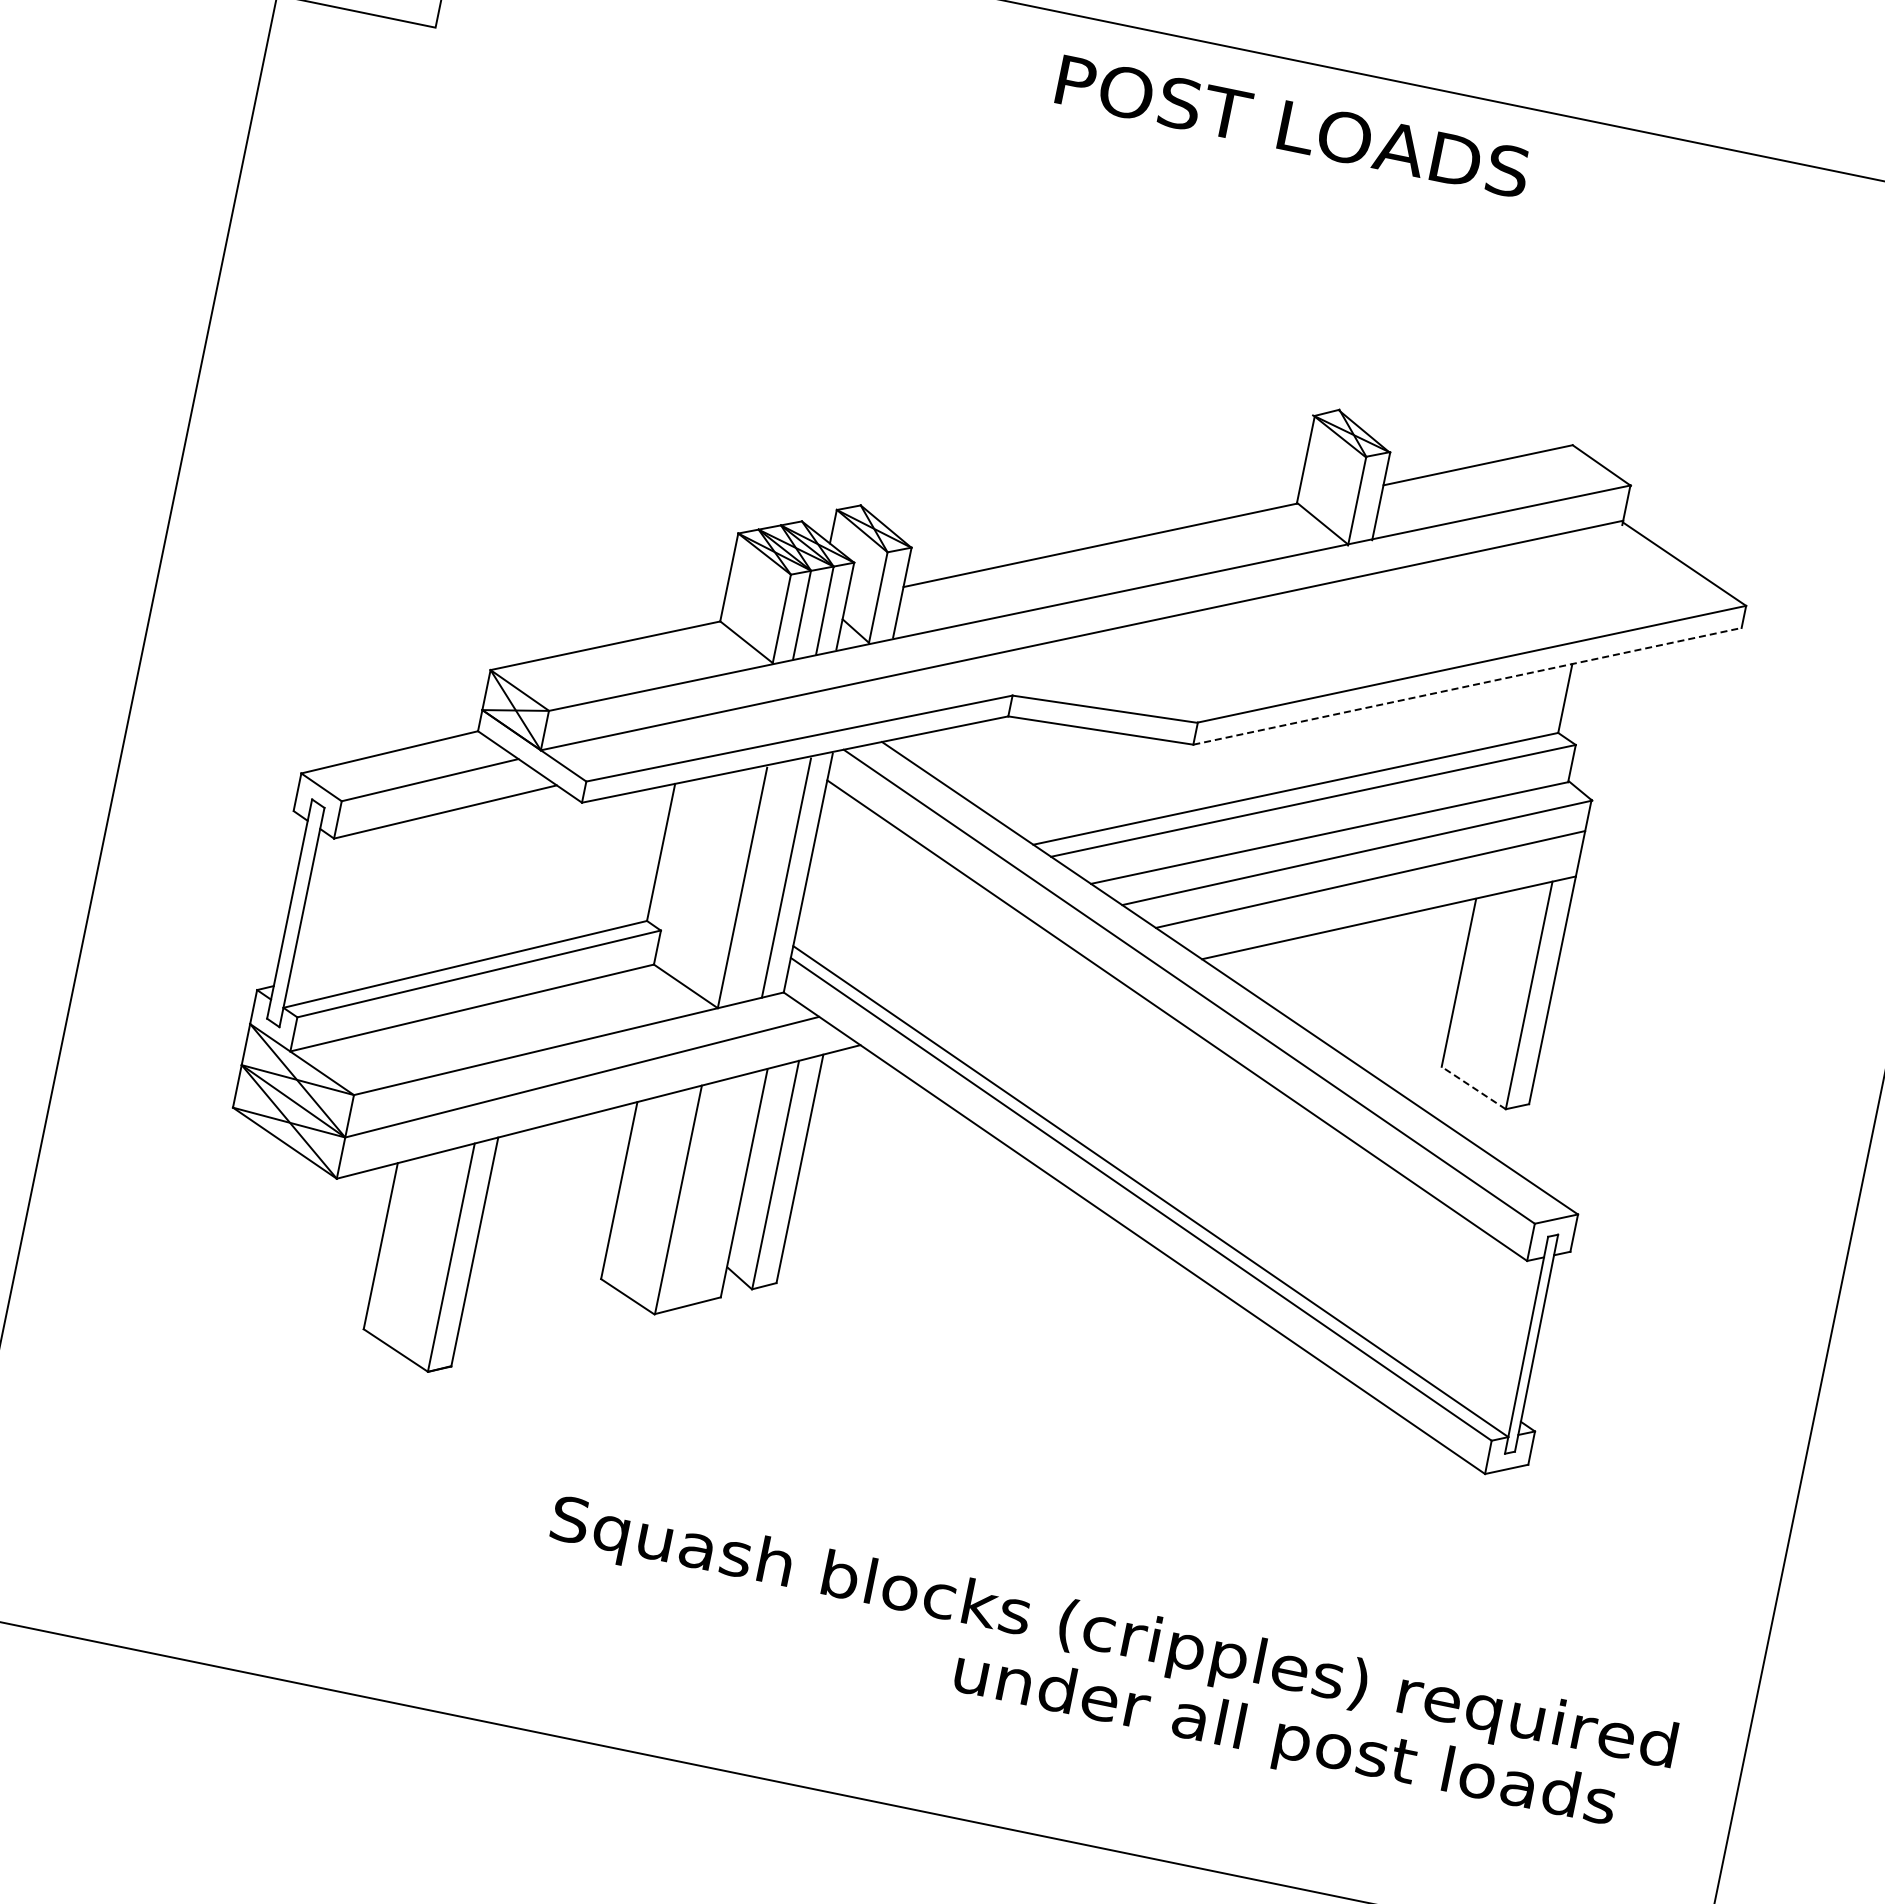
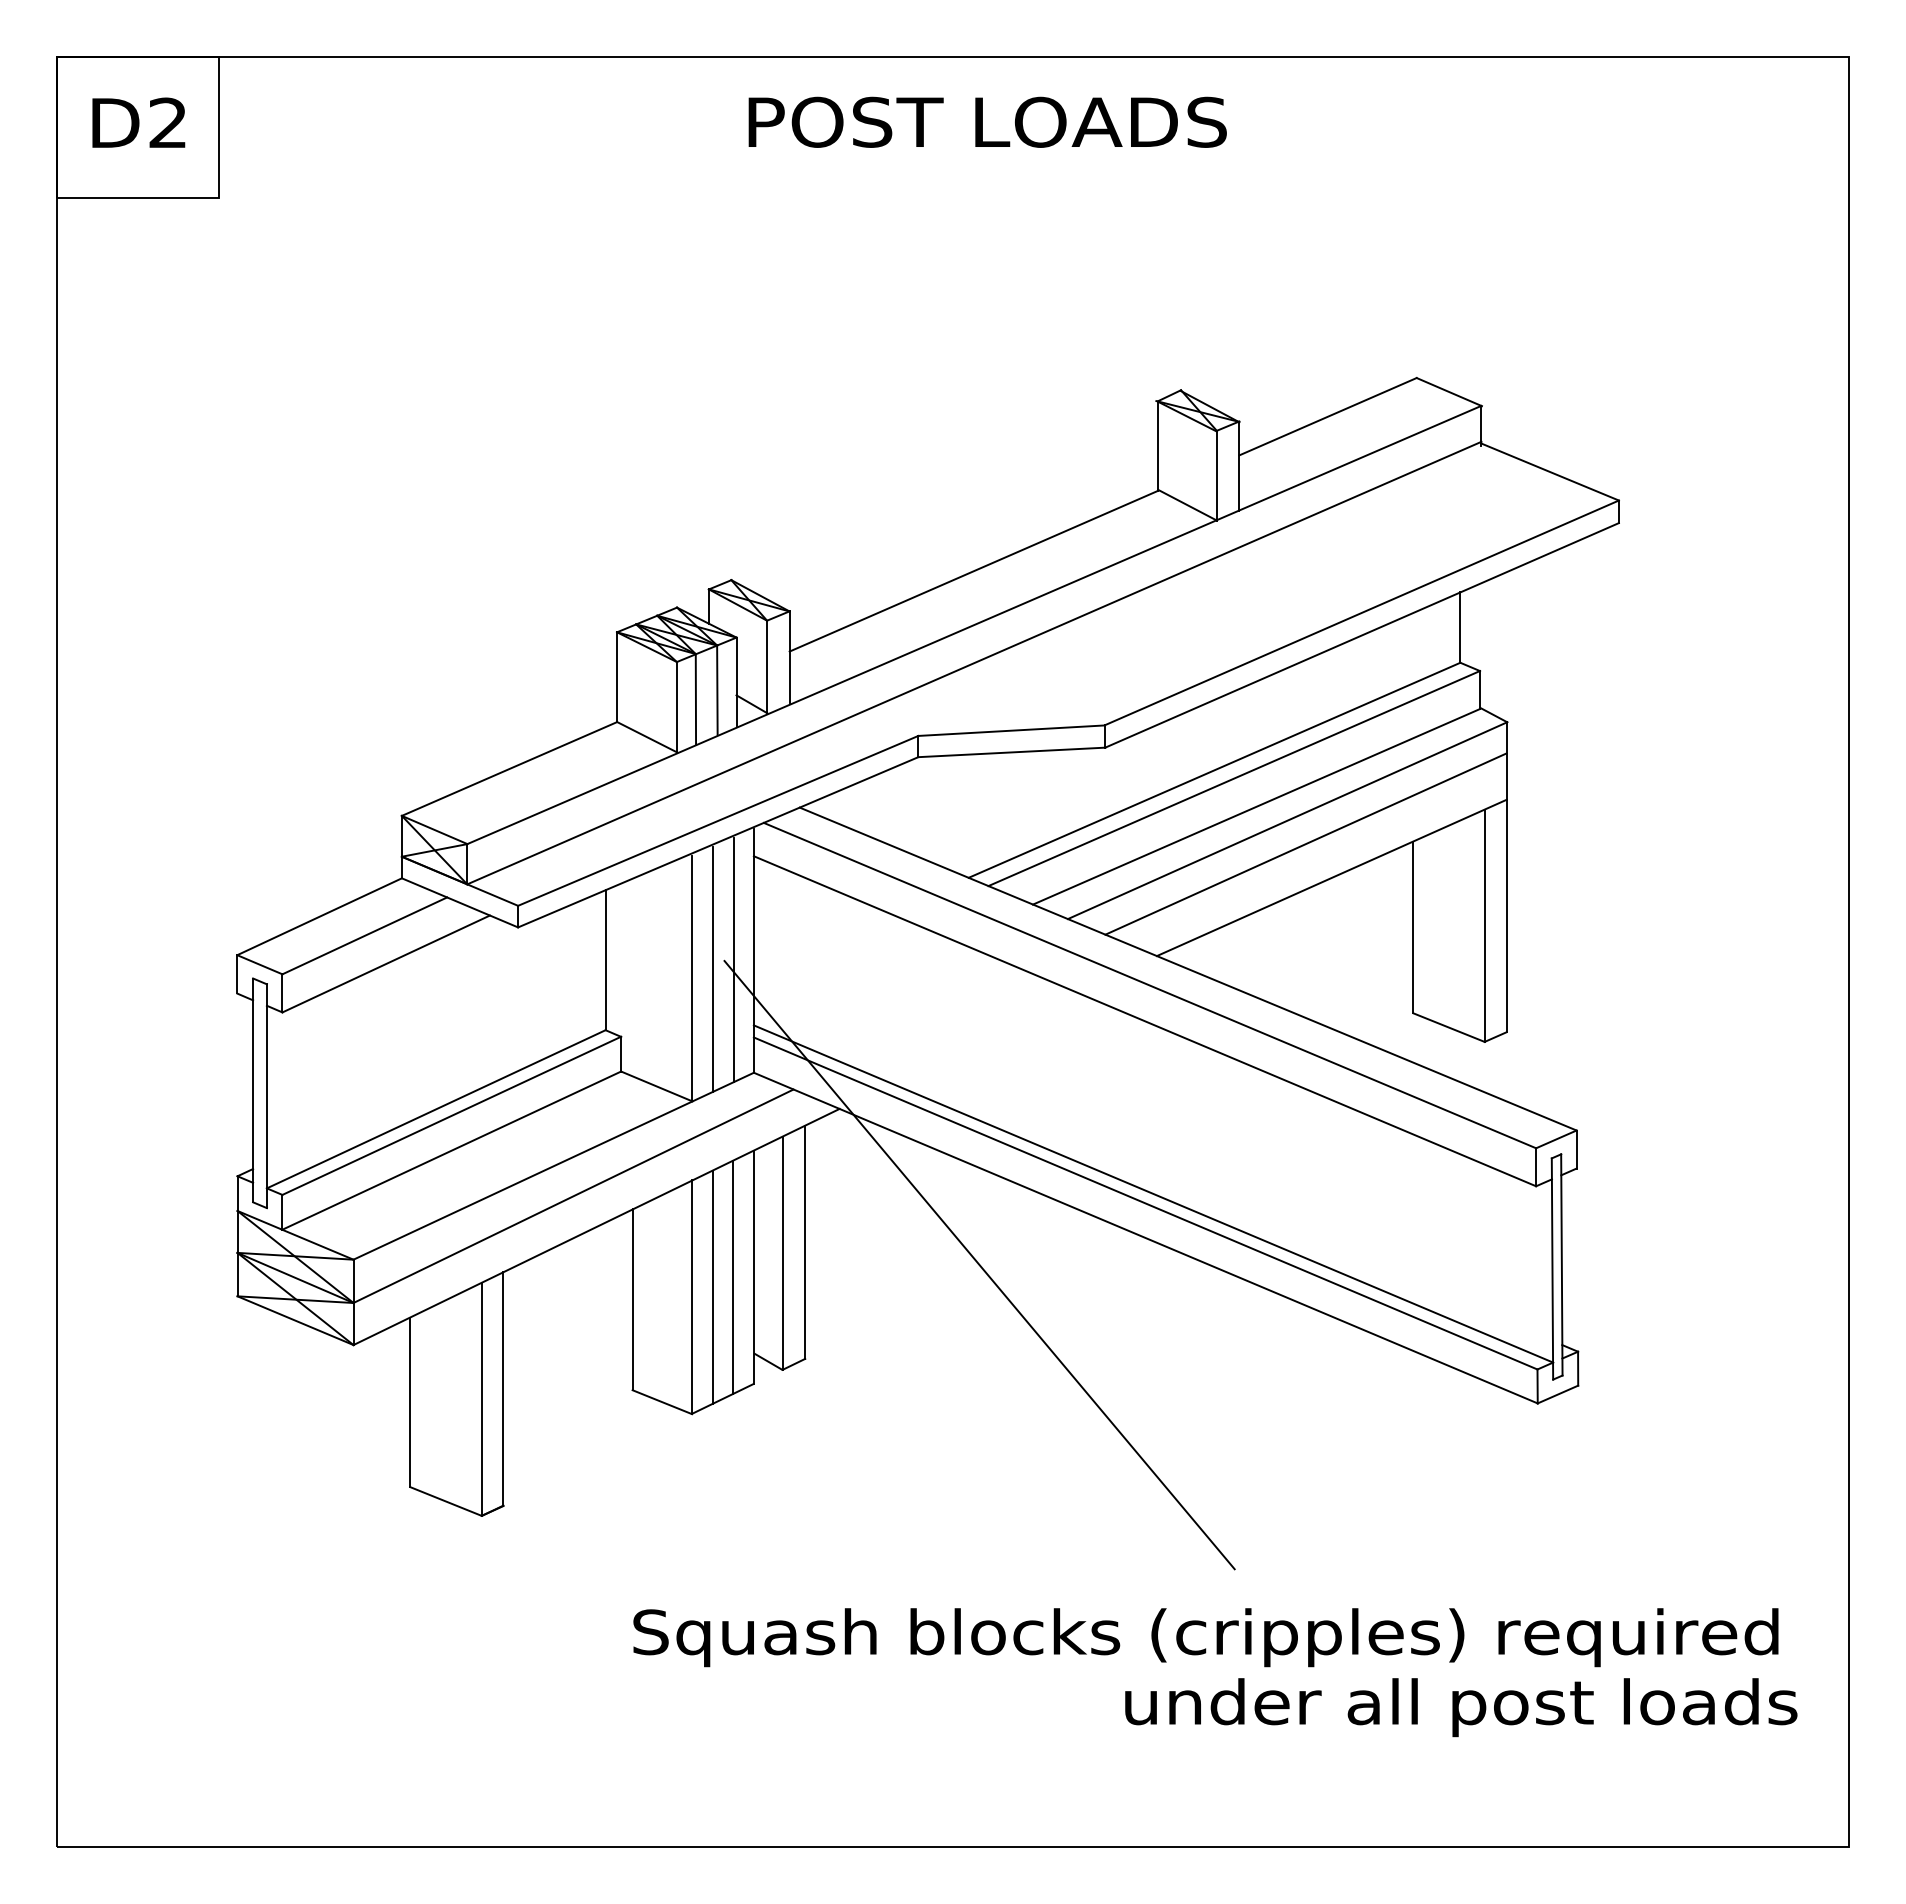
text: (1293, 125) -> (987, 121), moved
line: (1467, 686) -> (1362, 635), dashed -> solid
line: (765, 882) -> (713, 968), added
line: (1473, 1087) -> (1448, 1027), dashed -> solid
line: (722, 1187) -> (733, 1276), added
line: (700, 1193) -> (712, 1286), added
line: (966, 1225) -> (979, 1264), added
text: (1285, 1741) -> (1461, 1707), moved

